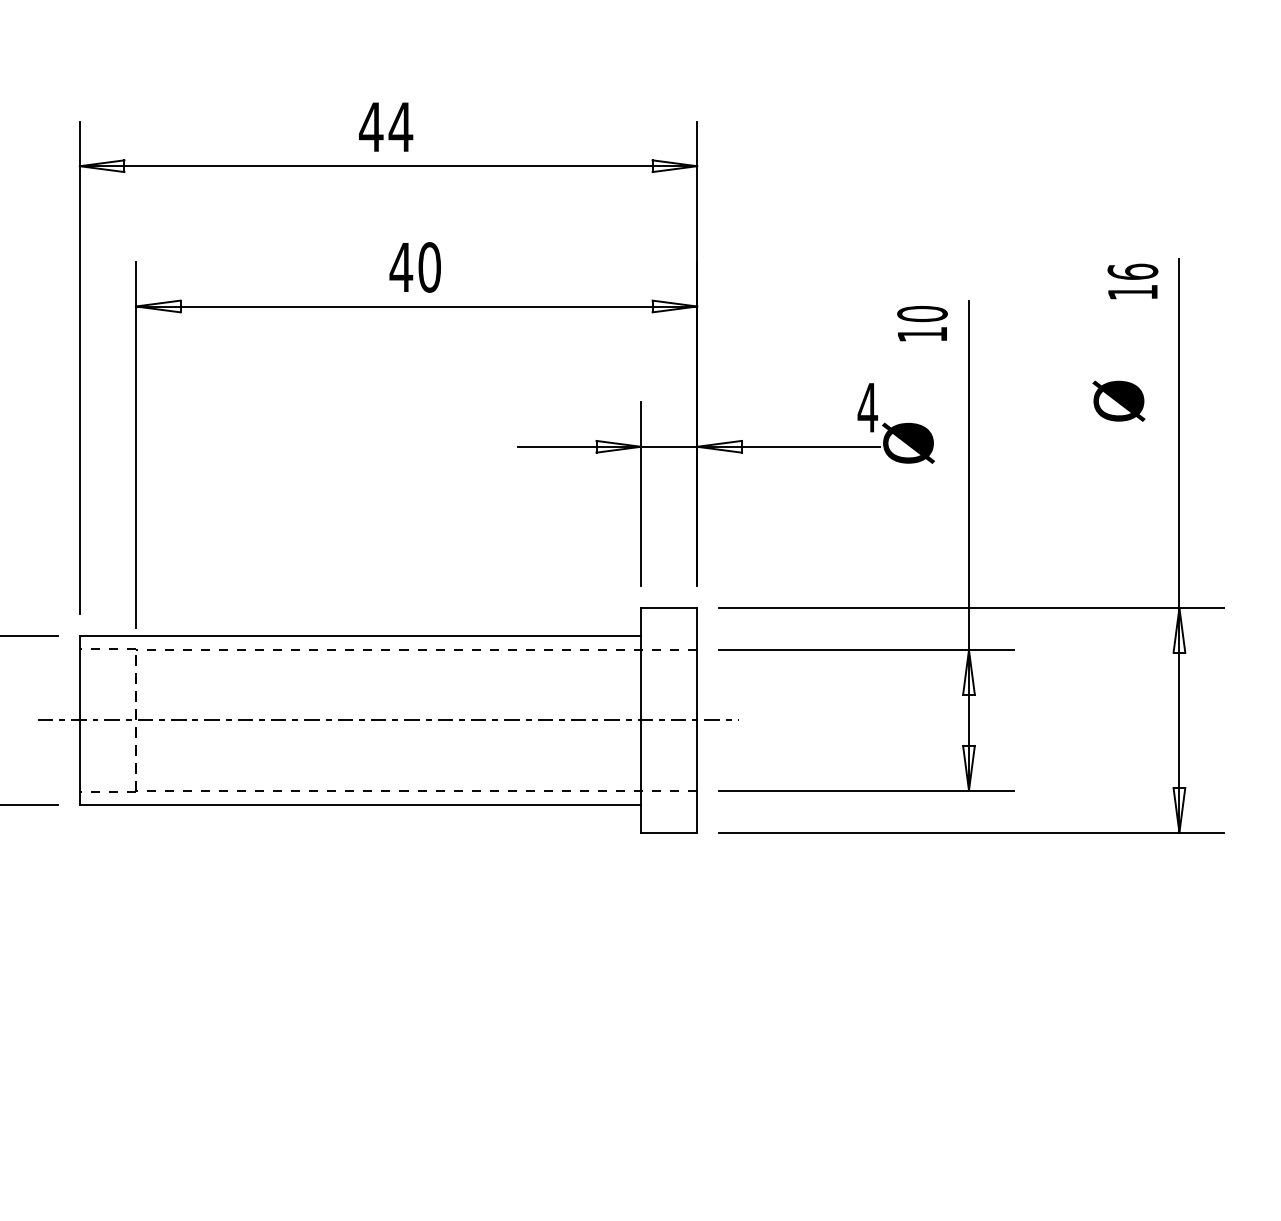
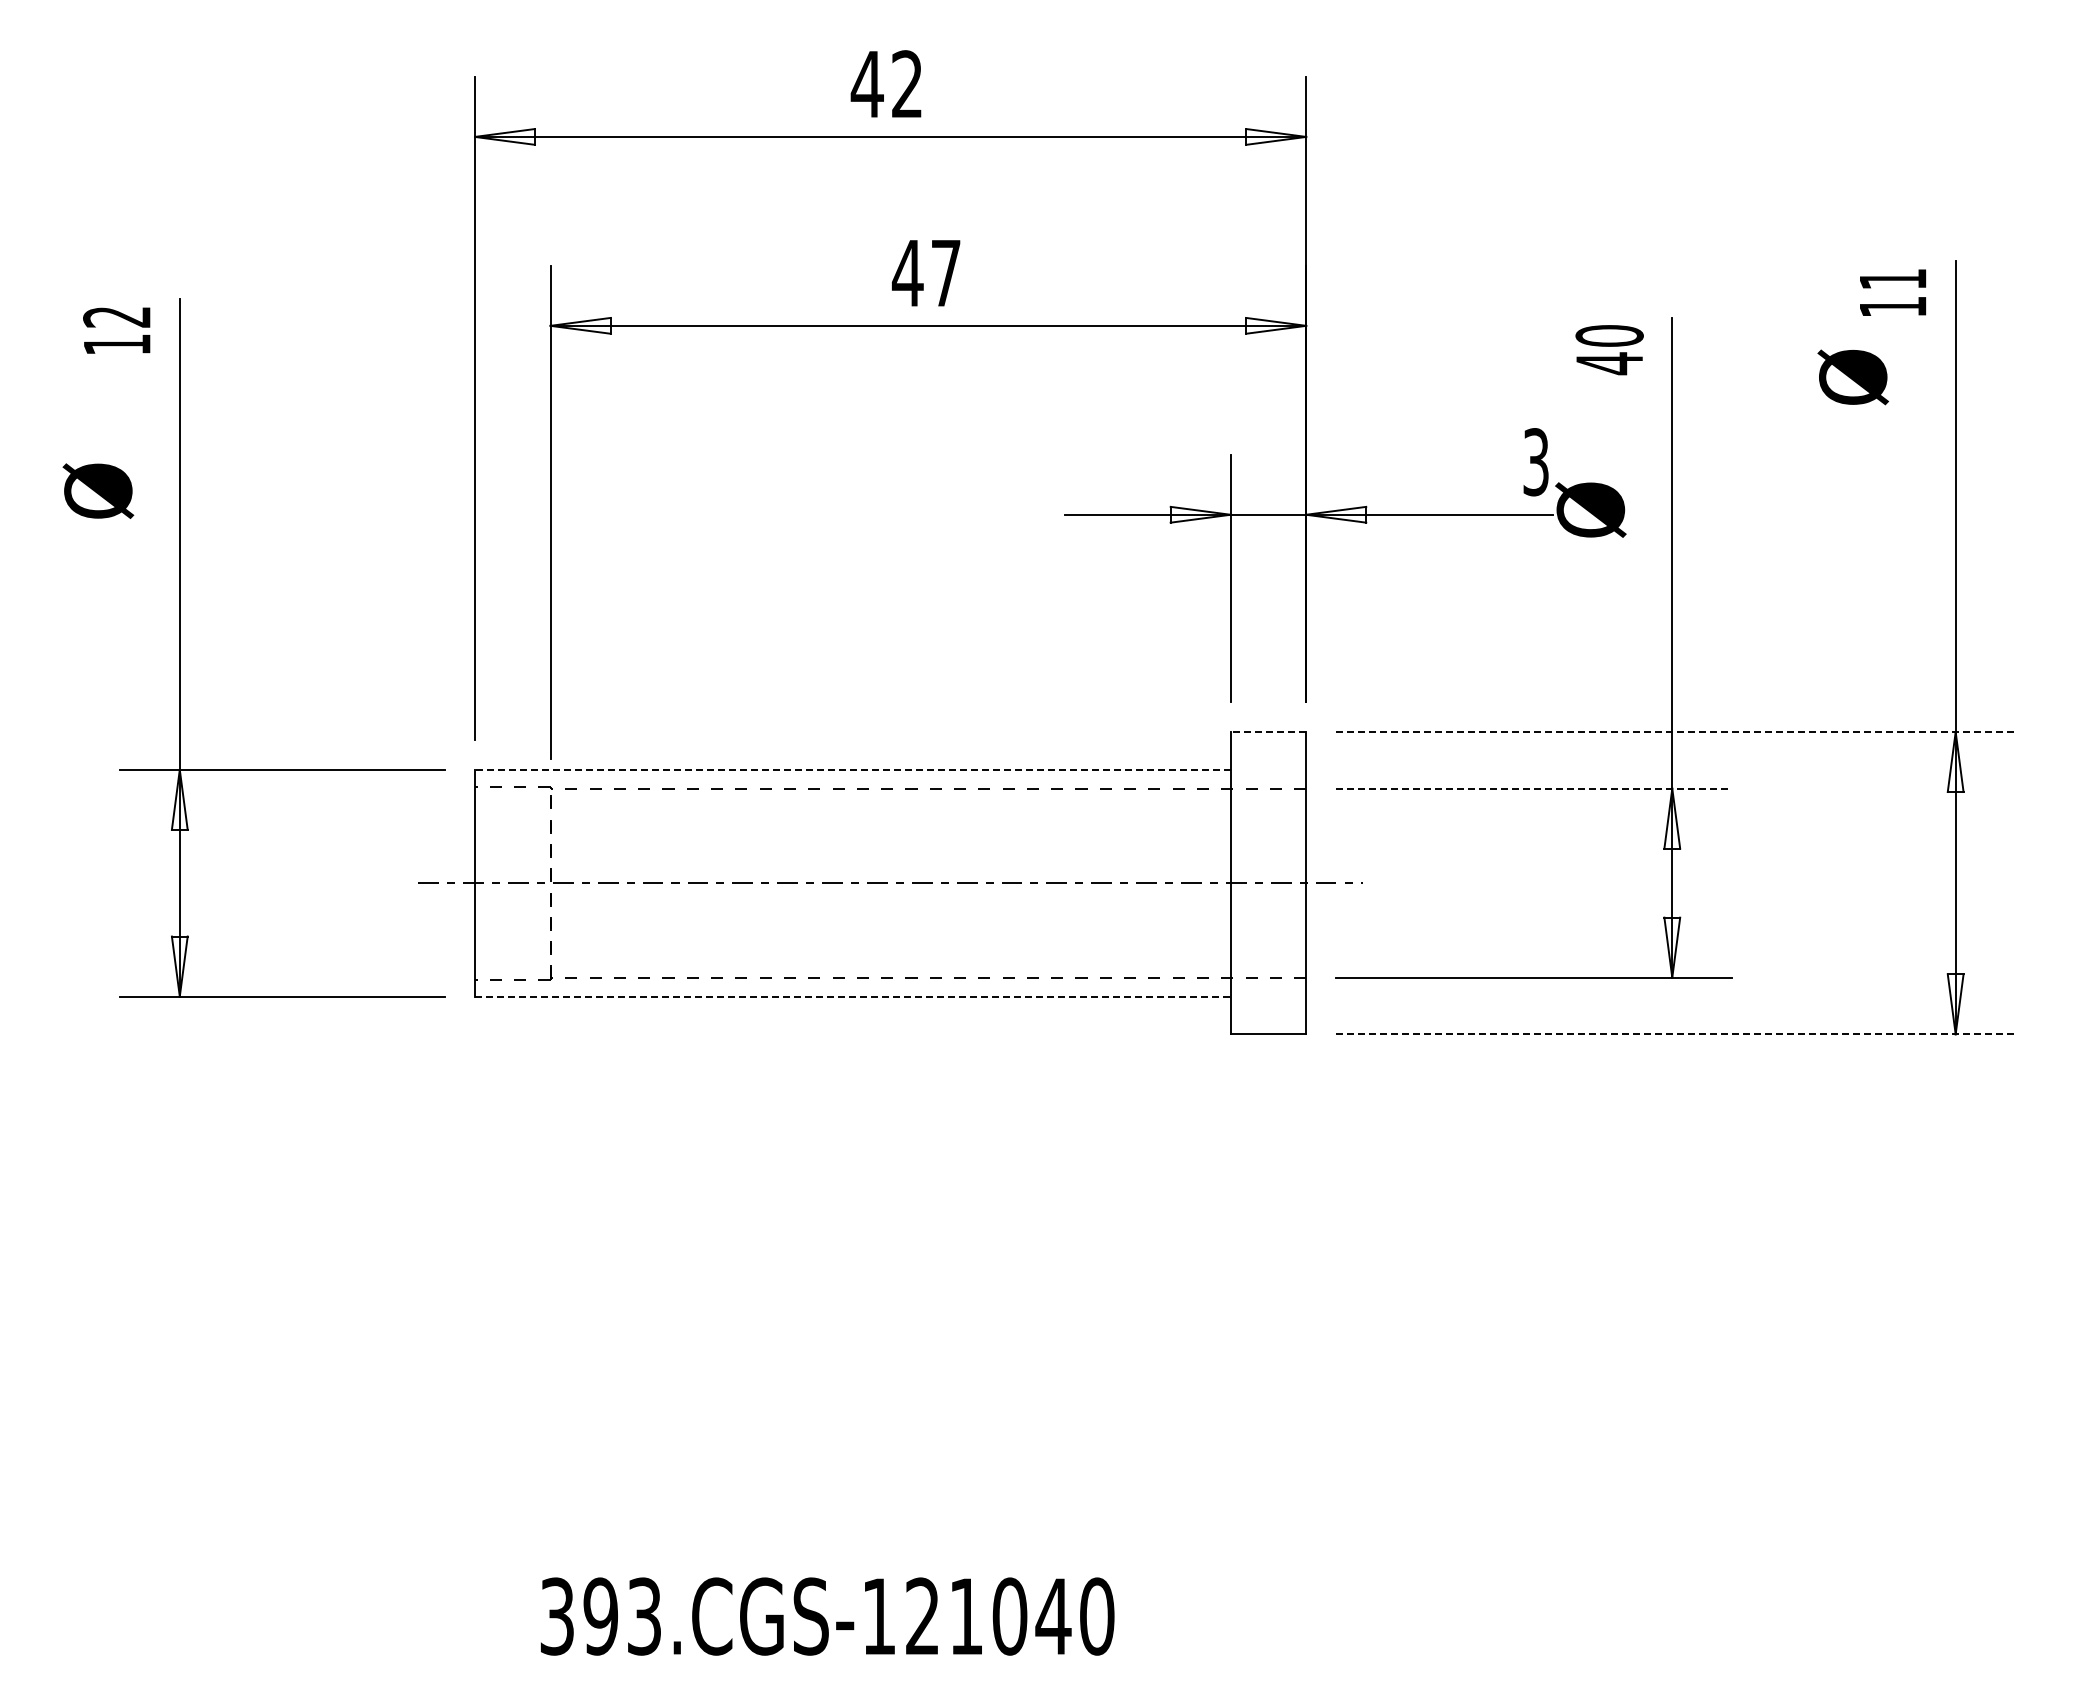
text: (400, 126) -> (906, 83), 44 -> 42
text: (430, 267) -> (946, 273), 40 -> 47
text: (1132, 271) -> (1892, 278), 16 -> 11
text: (922, 334) -> (1609, 363), 10 -> 40
text: (1118, 401) -> (1852, 377), moved
text: (867, 407) -> (1535, 462), 4 -> 3
line: (669, 608) -> (1268, 732), solid -> dashed
line: (971, 608) -> (1675, 732), solid -> dashed
line: (360, 635) -> (852, 769), solid -> dashed
line: (866, 650) -> (1534, 788), solid -> dashed
line: (360, 804) -> (852, 996), solid -> dashed
line: (971, 832) -> (1675, 1034), solid -> dashed

